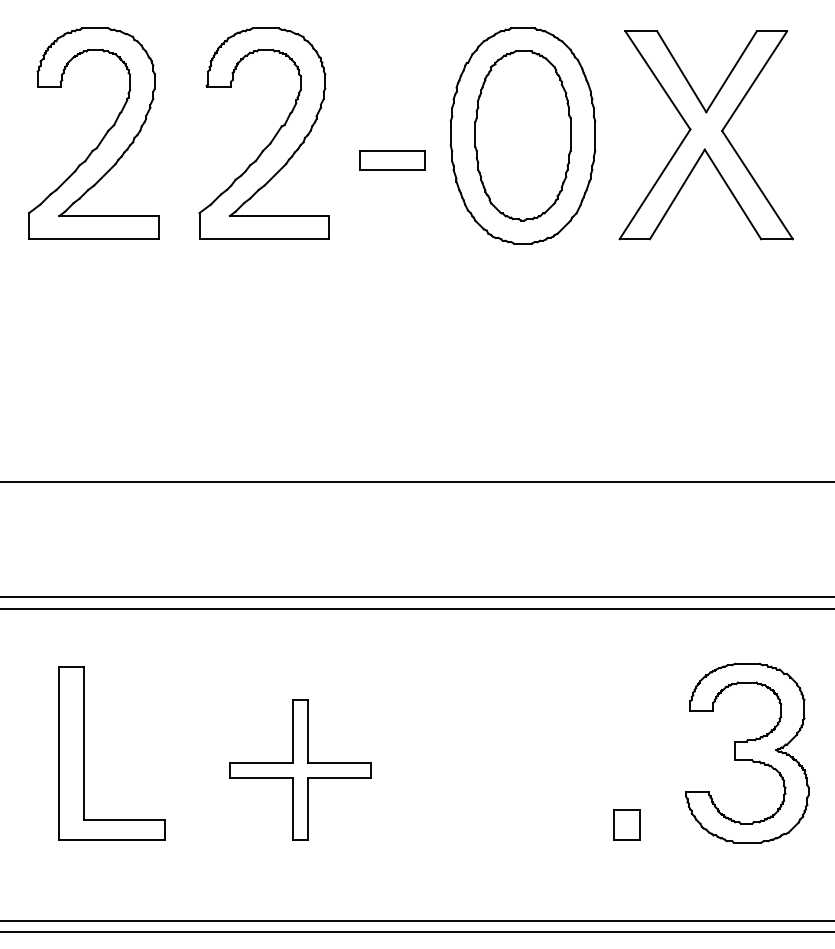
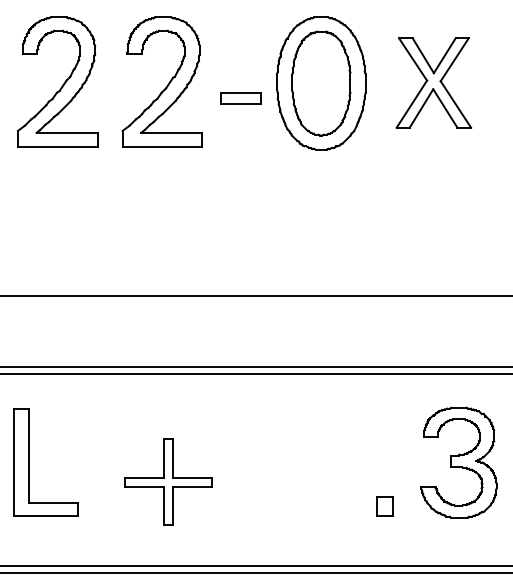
part: (705, 134) -> (433, 82), size x0.7
part: (85, 752) -> (29, 462), moved
part: (300, 769) -> (168, 481), moved

